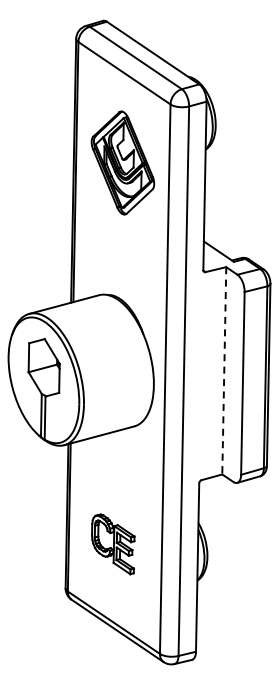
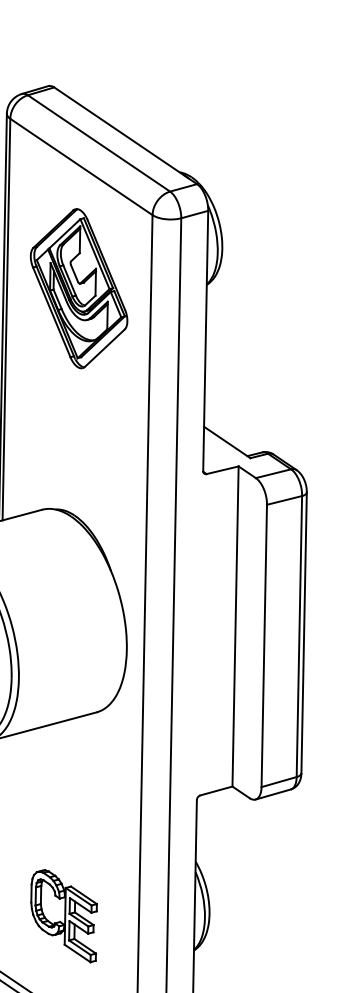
part: (122, 162) -> (78, 287), moved
line: (224, 370) -> (235, 626), dashed -> solid
part: (113, 544) -> (64, 916), moved

